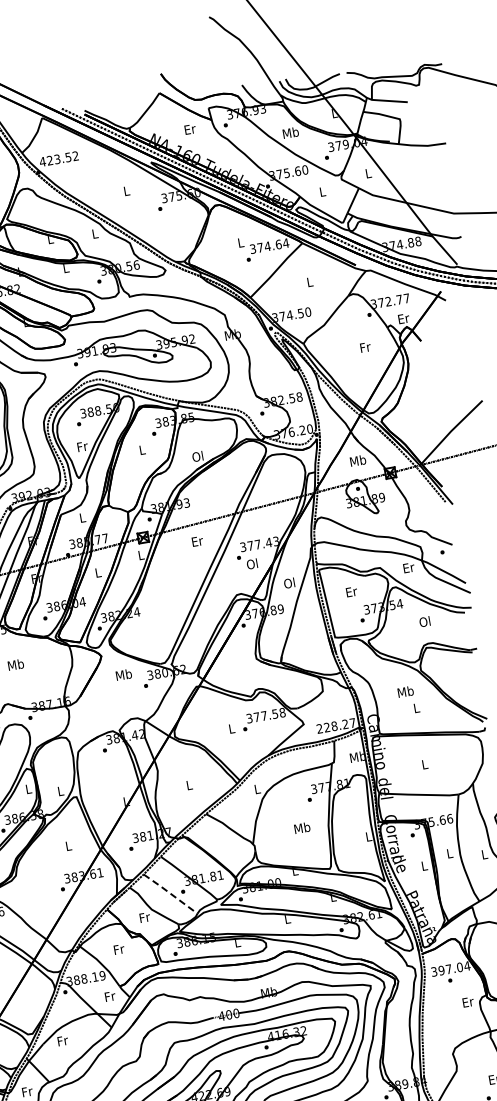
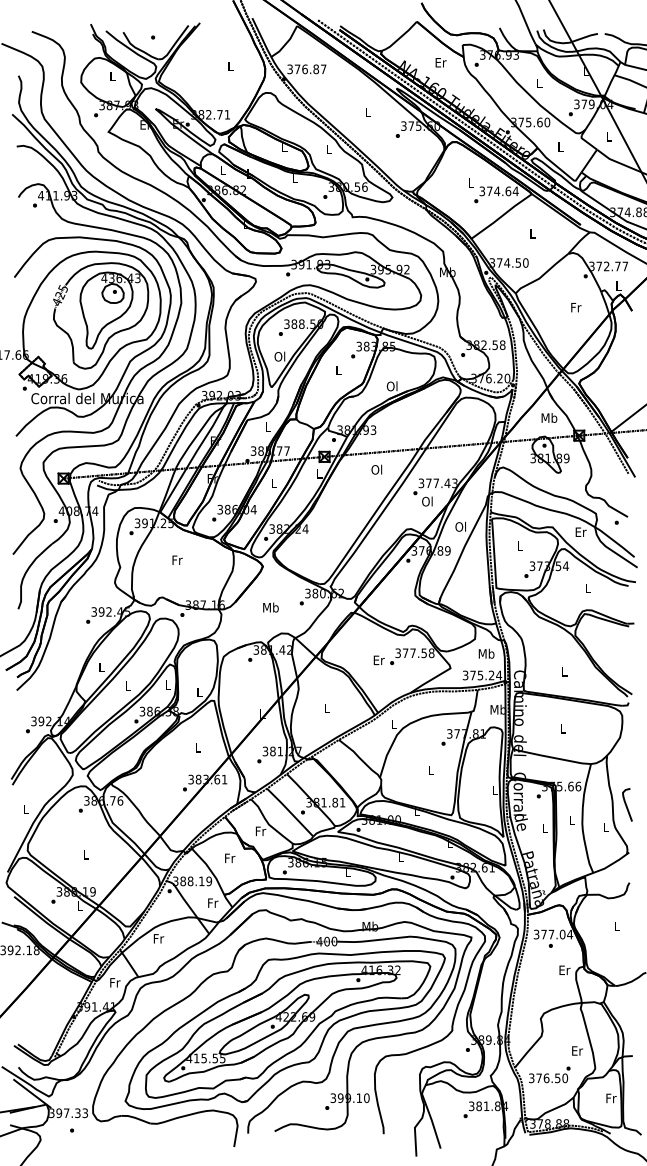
text: (290, 132) -> (539, 83), Mb -> L
text: (58, 159) -> (306, 69), 423.52 -> 376.87
text: (403, 318) -> (618, 285), Er -> L
text: (81, 446) -> (279, 356), Fr -> Ol
text: (196, 541) -> (376, 469), Er -> Ol
text: (351, 591) -> (520, 545), Er -> L
text: (424, 622) -> (587, 588), Ol -> L
text: (16, 665) -> (177, 560), Mb -> Fr
text: (123, 674) -> (270, 607), moved
text: (405, 691) -> (486, 653), moved
text: (336, 725) -> (482, 675), 228.27 -> 375.24
text: (231, 729) -> (378, 660), L -> Er
text: (302, 828) -> (431, 770), Mb -> L
line: (170, 893) -> (290, 812), dashed -> solid
text: (441, 970) -> (543, 934), 397.04 -> 377.04

